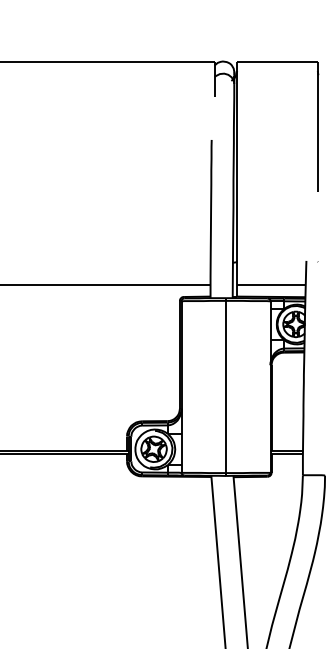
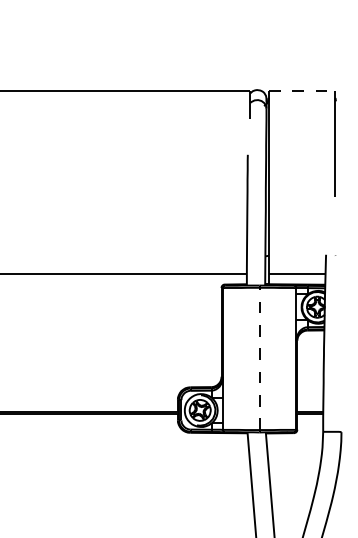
line: (277, 62) -> (302, 90), solid -> dashed
line: (225, 386) -> (259, 358), solid -> dashed

